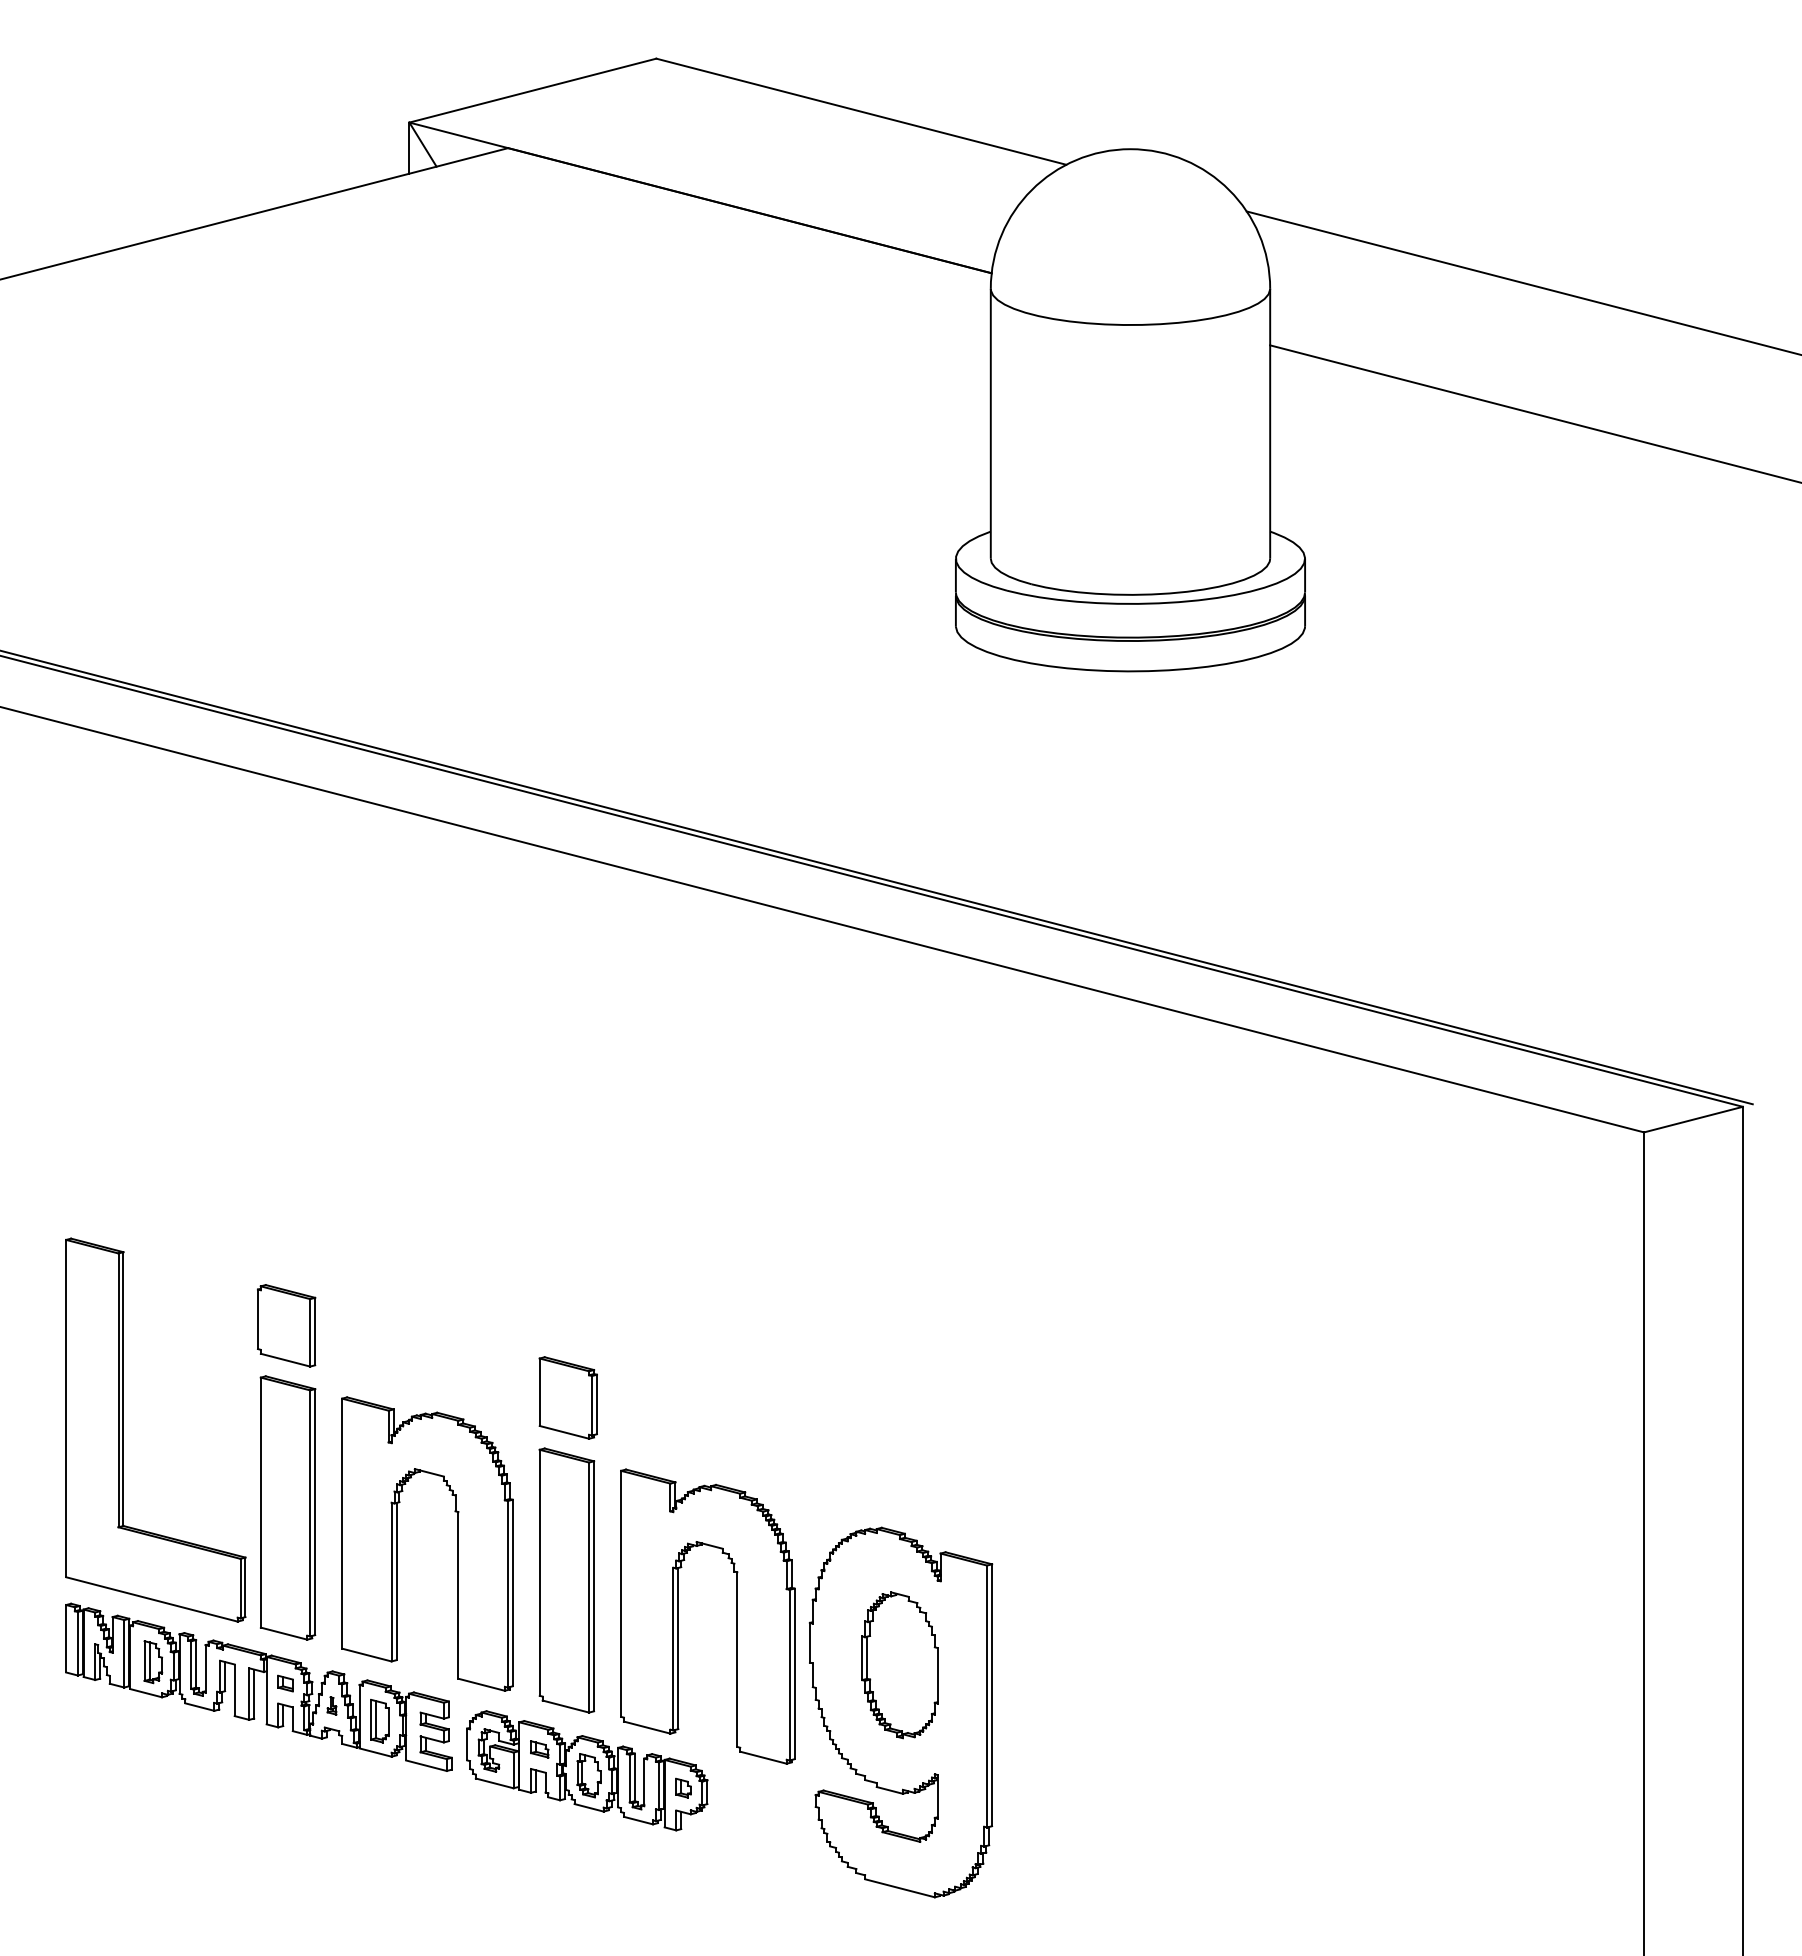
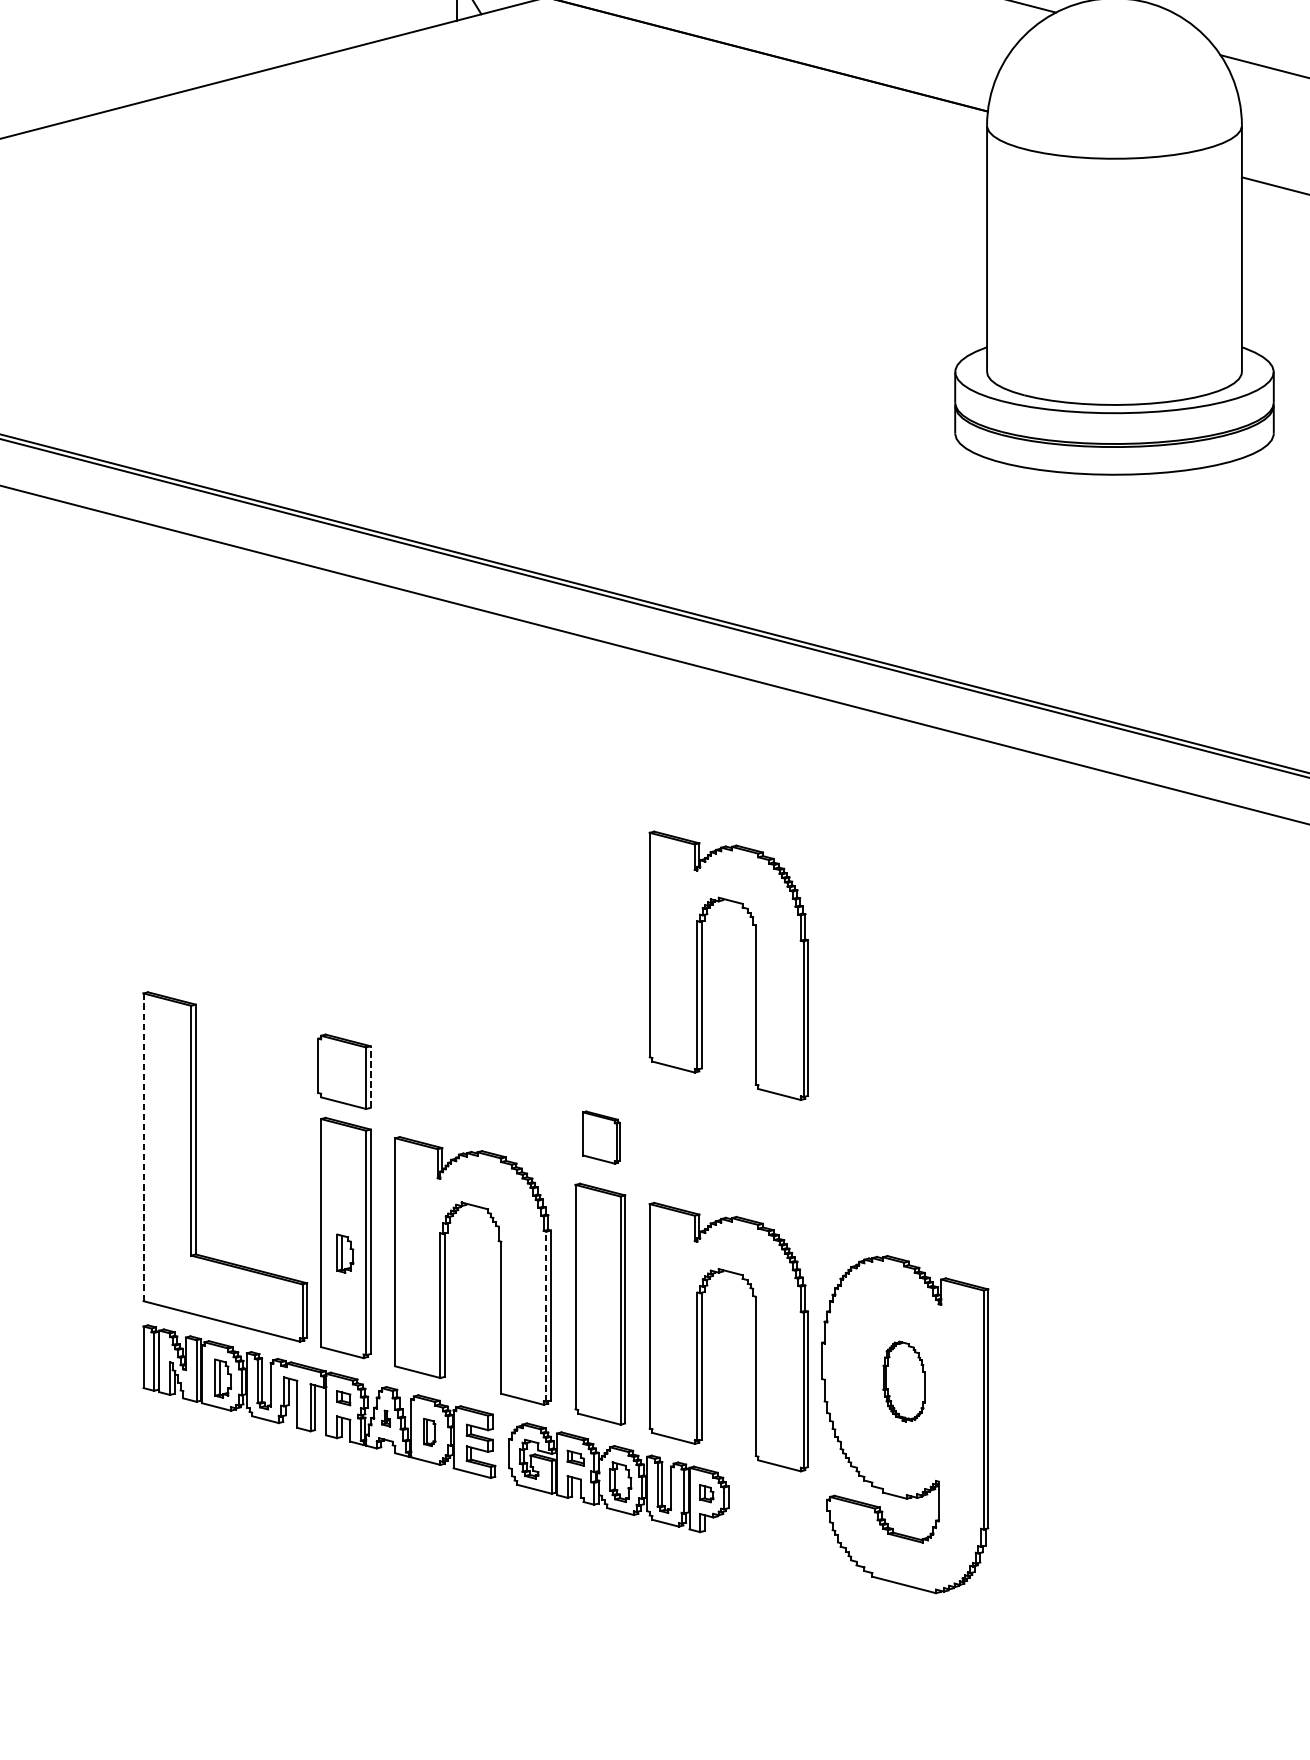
part: (678, 1209) -> (702, 965), added
line: (315, 1331) -> (370, 1076), solid -> dashed
part: (567, 1397) -> (600, 1137), size x0.7
line: (66, 1408) -> (143, 1147), solid -> dashed
part: (287, 1525) -> (345, 1253), added
line: (507, 1593) -> (546, 1316), solid -> dashed
part: (899, 1665) -> (903, 1381), size x0.6
part: (379, 1720) -> (429, 1431), size x0.7

